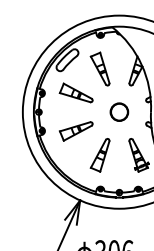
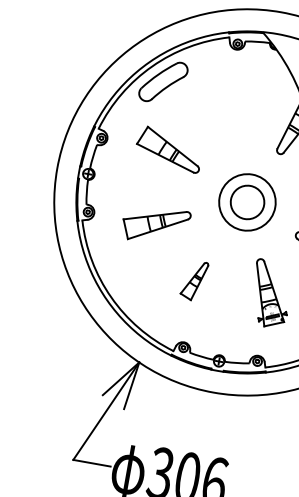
part: (99, 68) -> (223, 109), removed
circle: (119, 112) -> (247, 203), size x1.6
part: (99, 155) -> (193, 280), size x0.6

